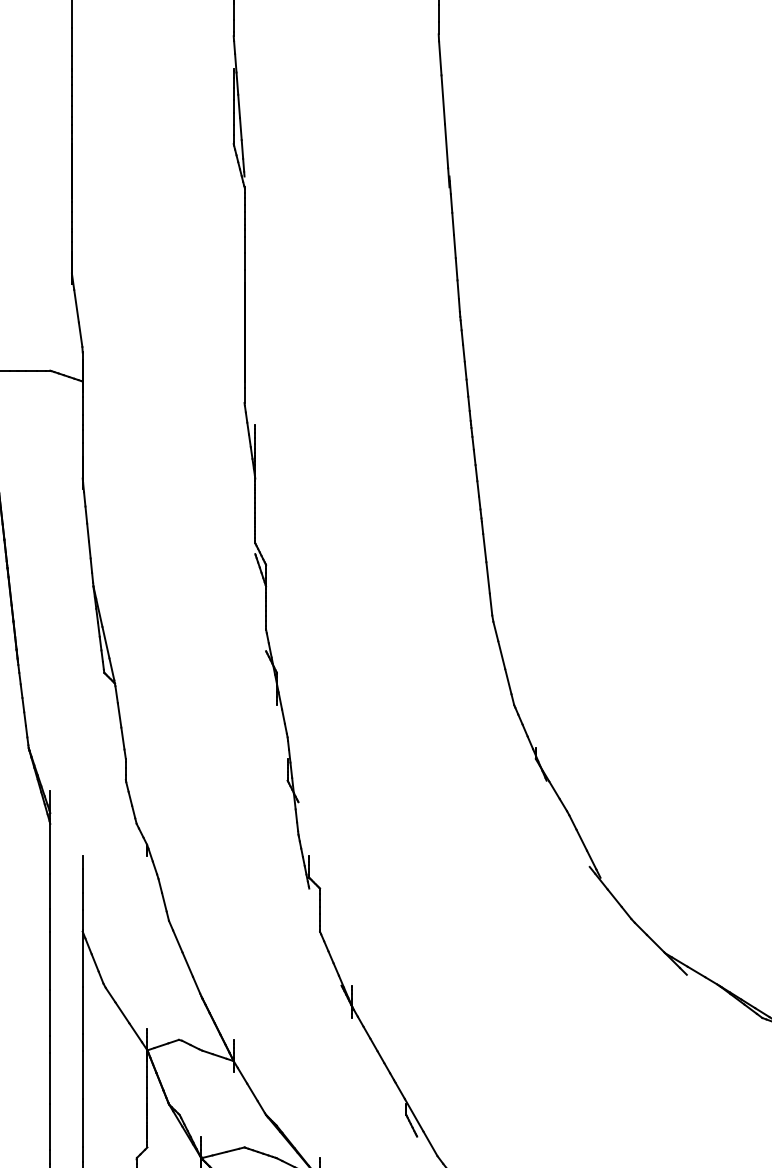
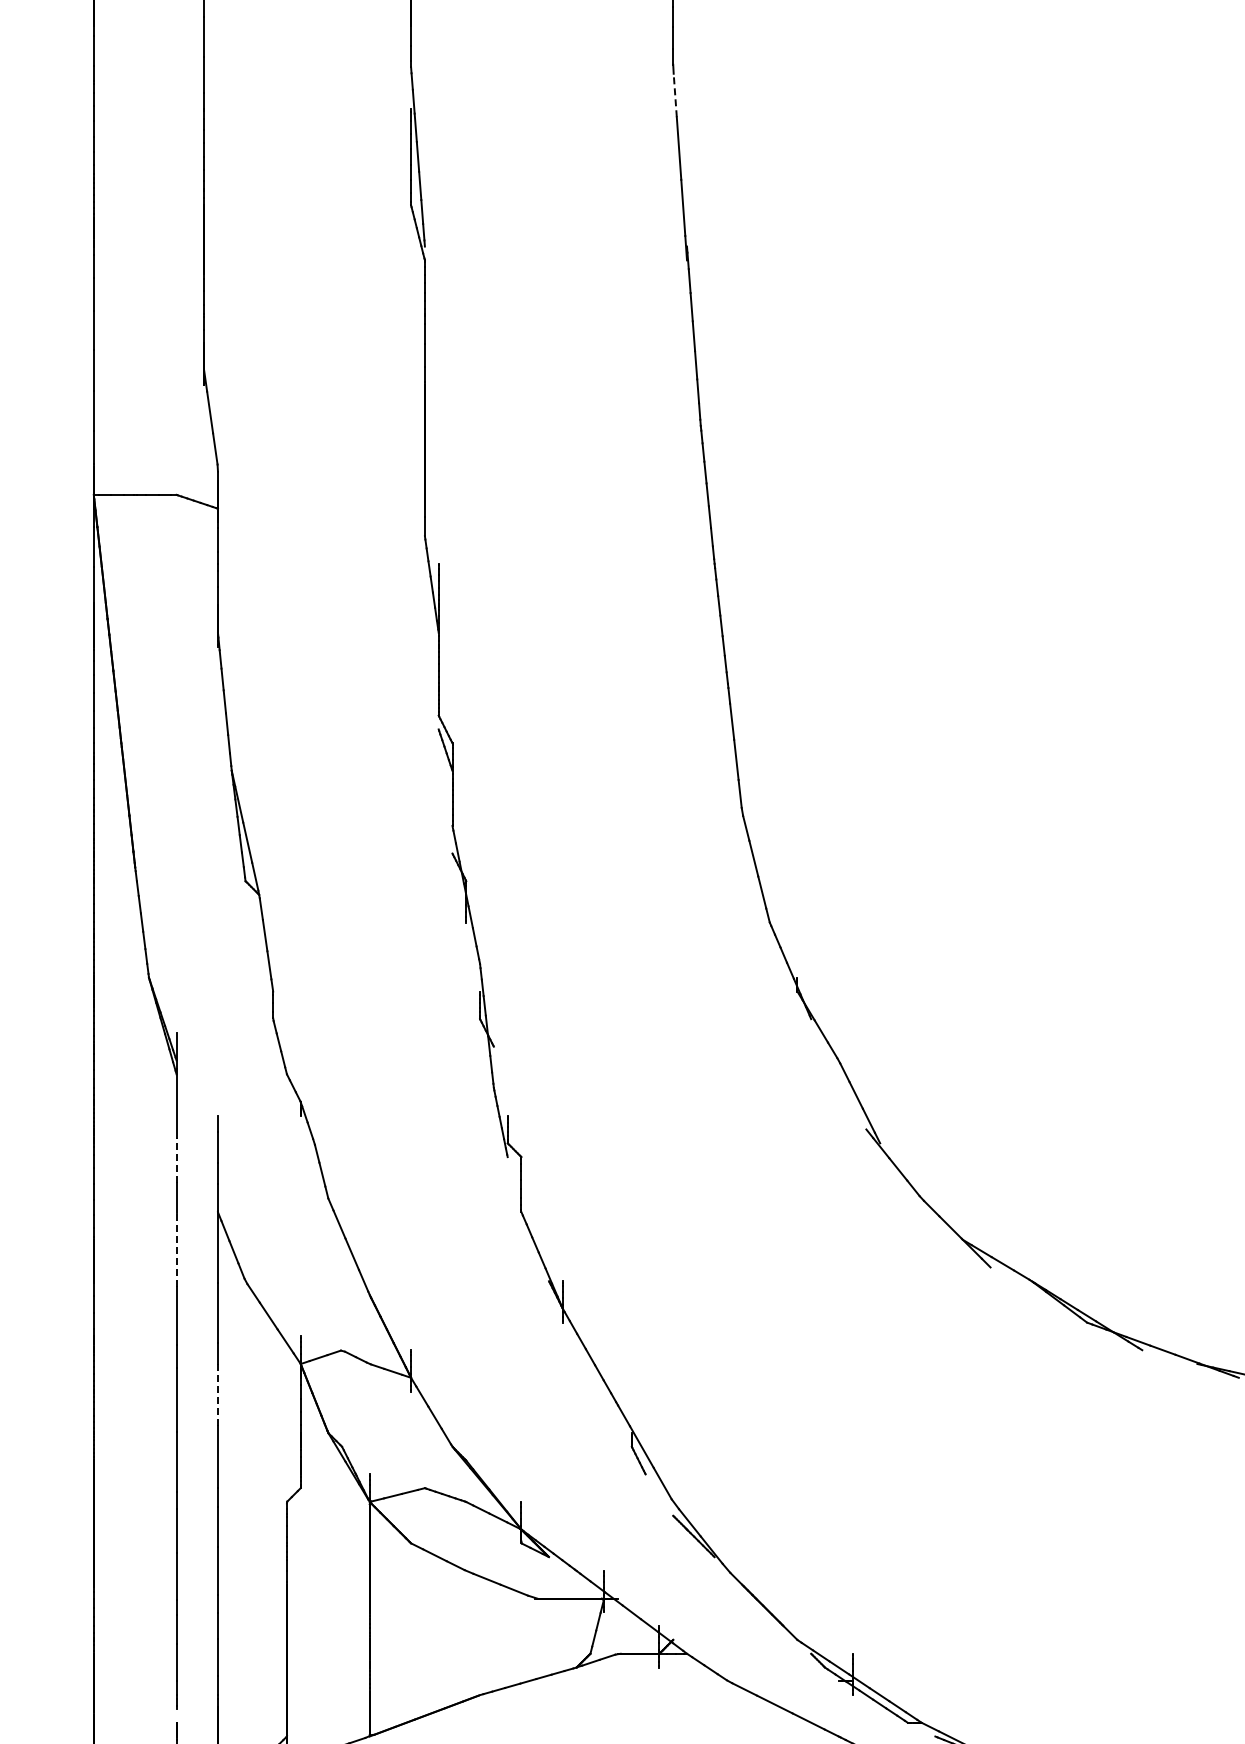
line: (440, 58) -> (675, 95), solid -> dashed
line: (50, 891) -> (176, 1160), solid -> dashed
line: (50, 960) -> (176, 1249), solid -> dashed
line: (82, 1074) -> (217, 1395), solid -> dashed

